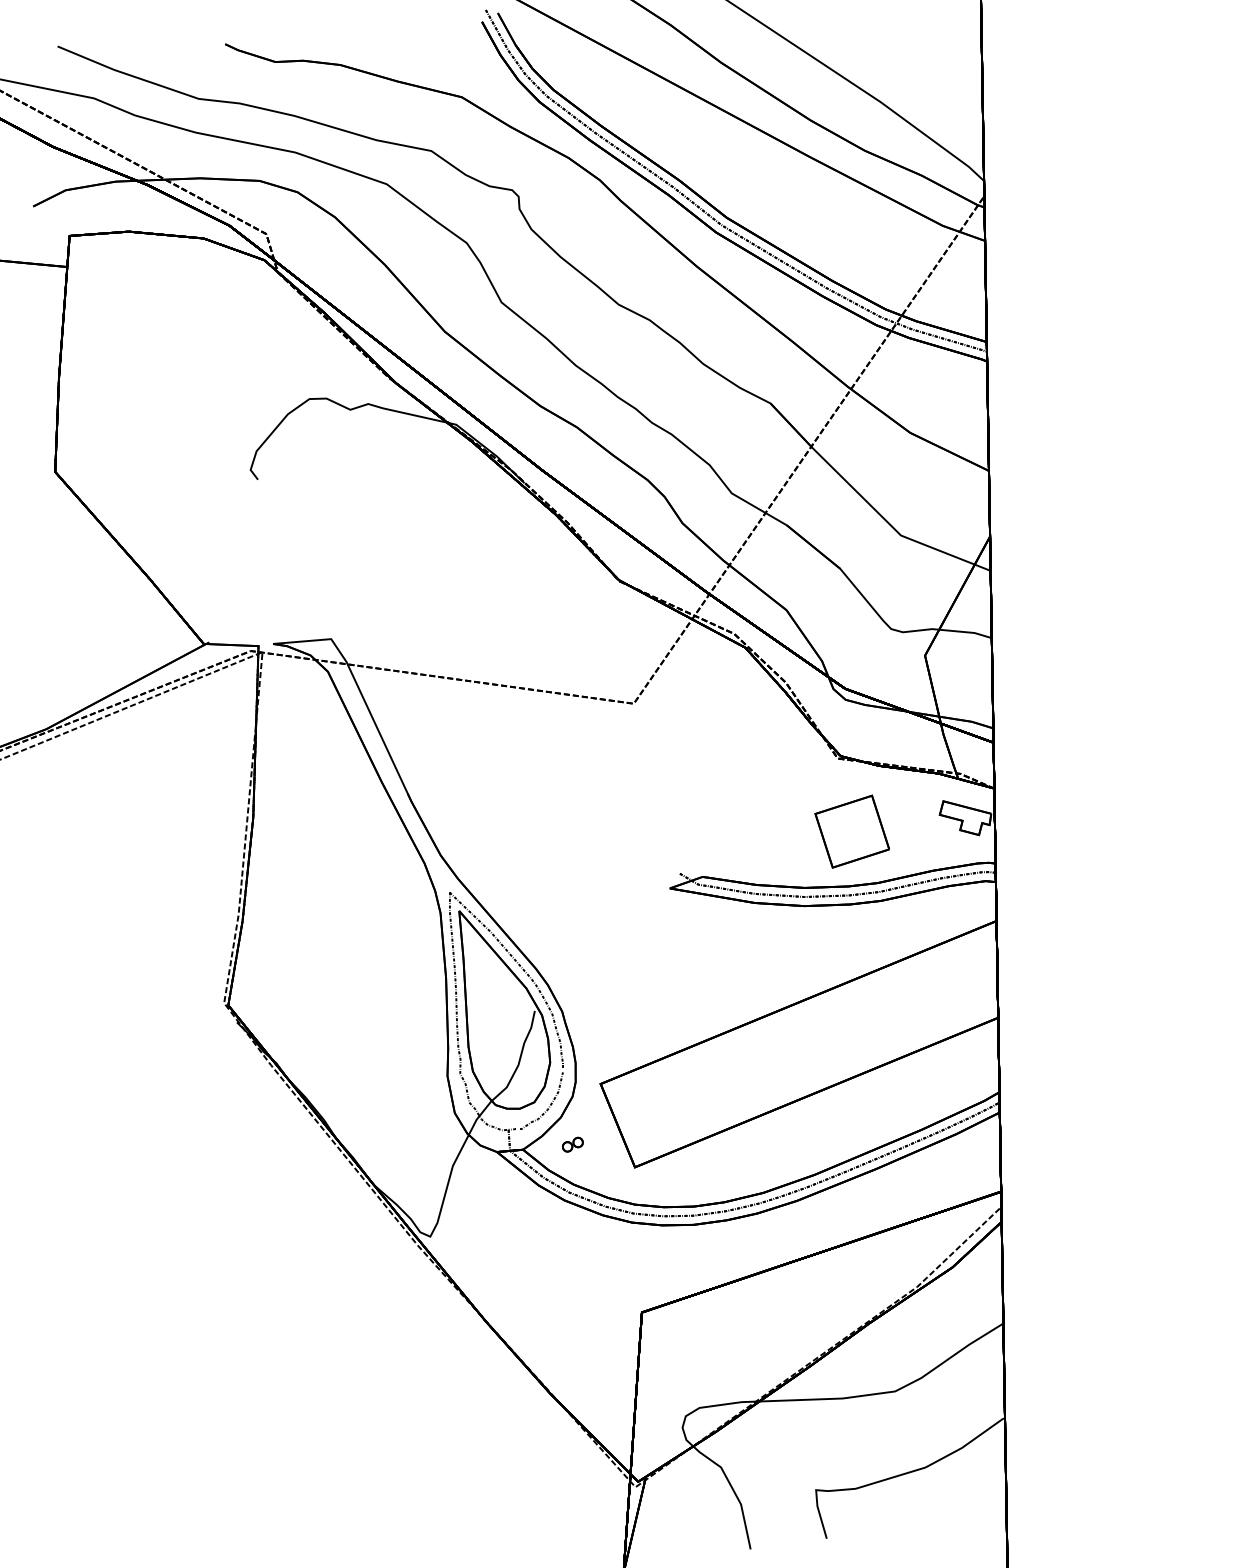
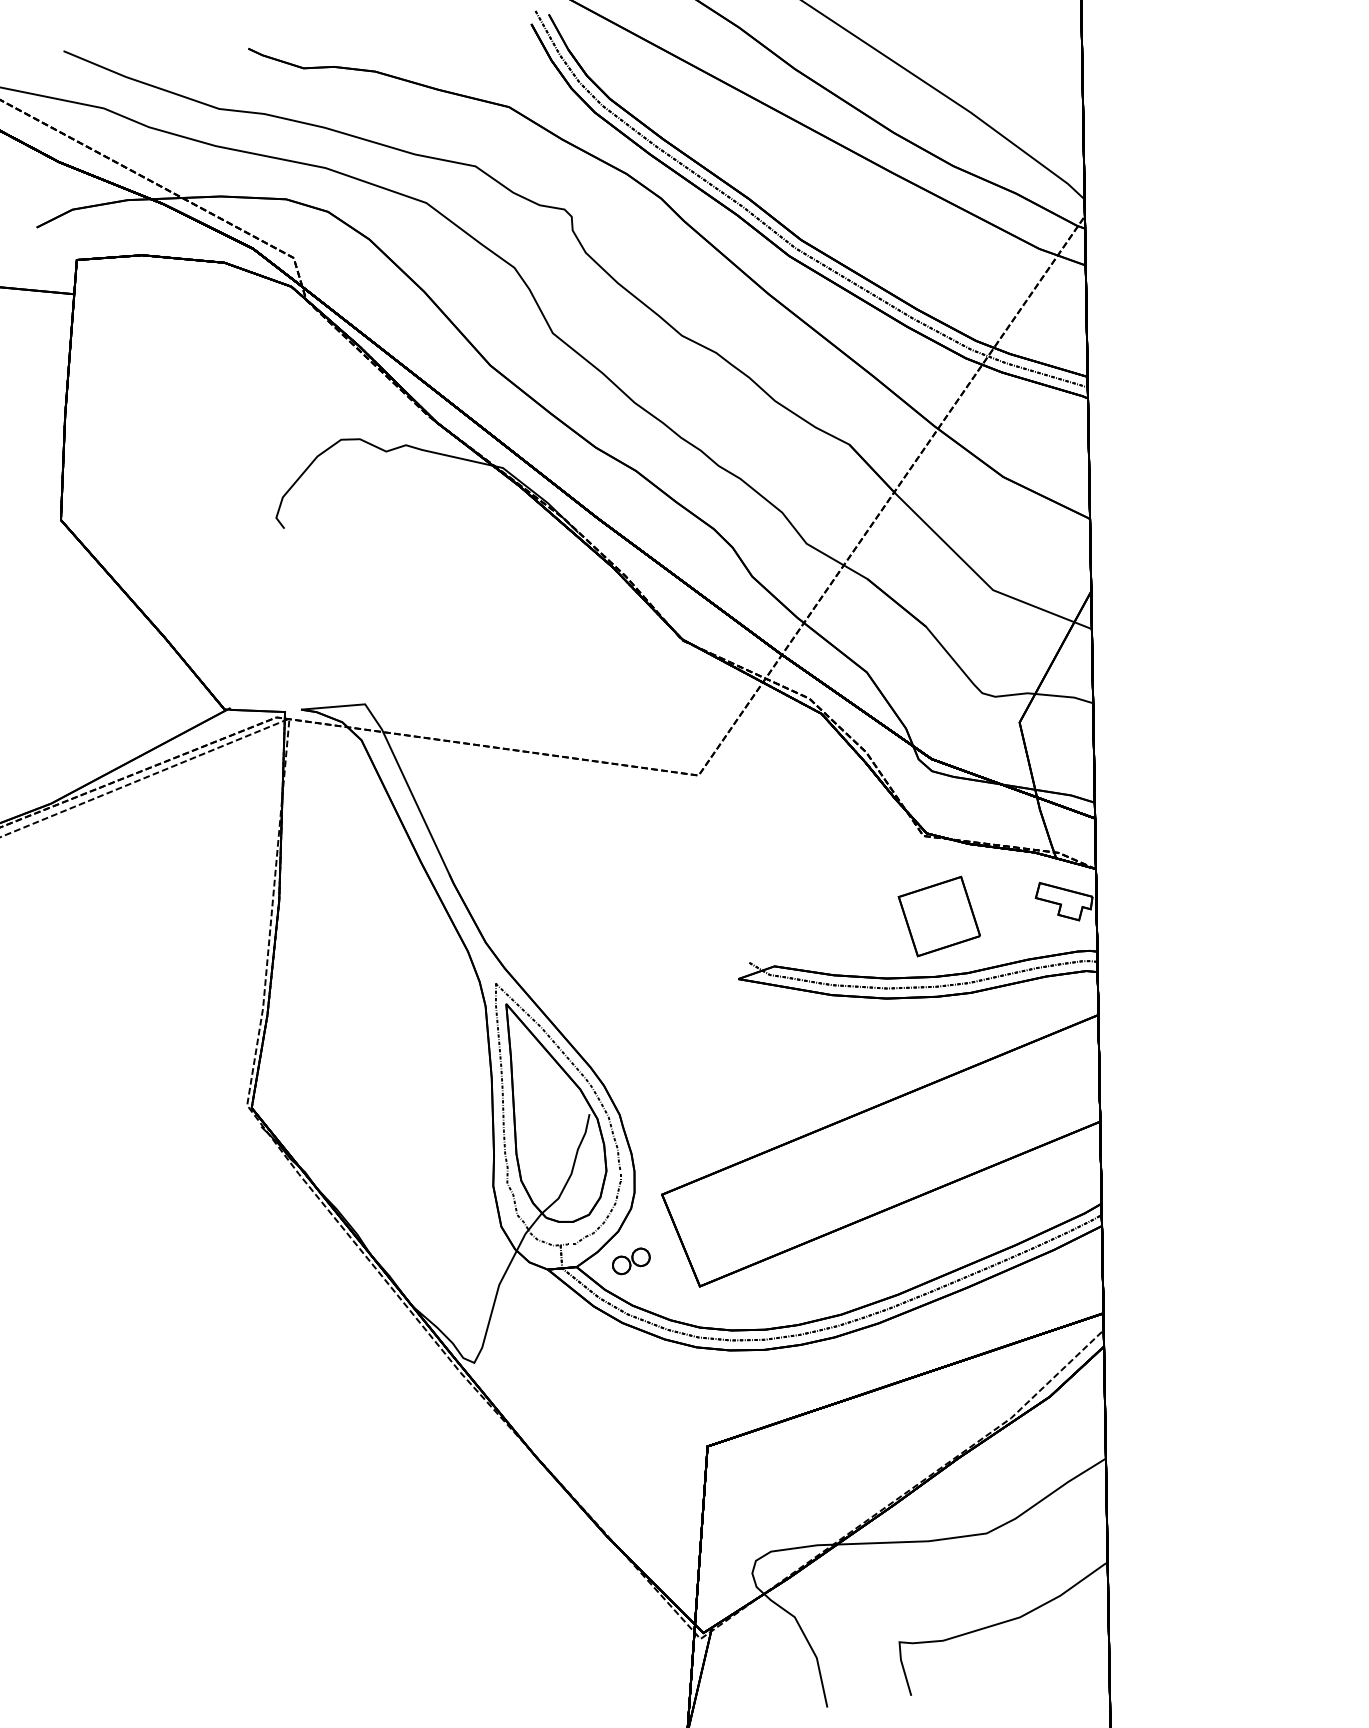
part: (572, 1144) -> (631, 1261), size x1.67

